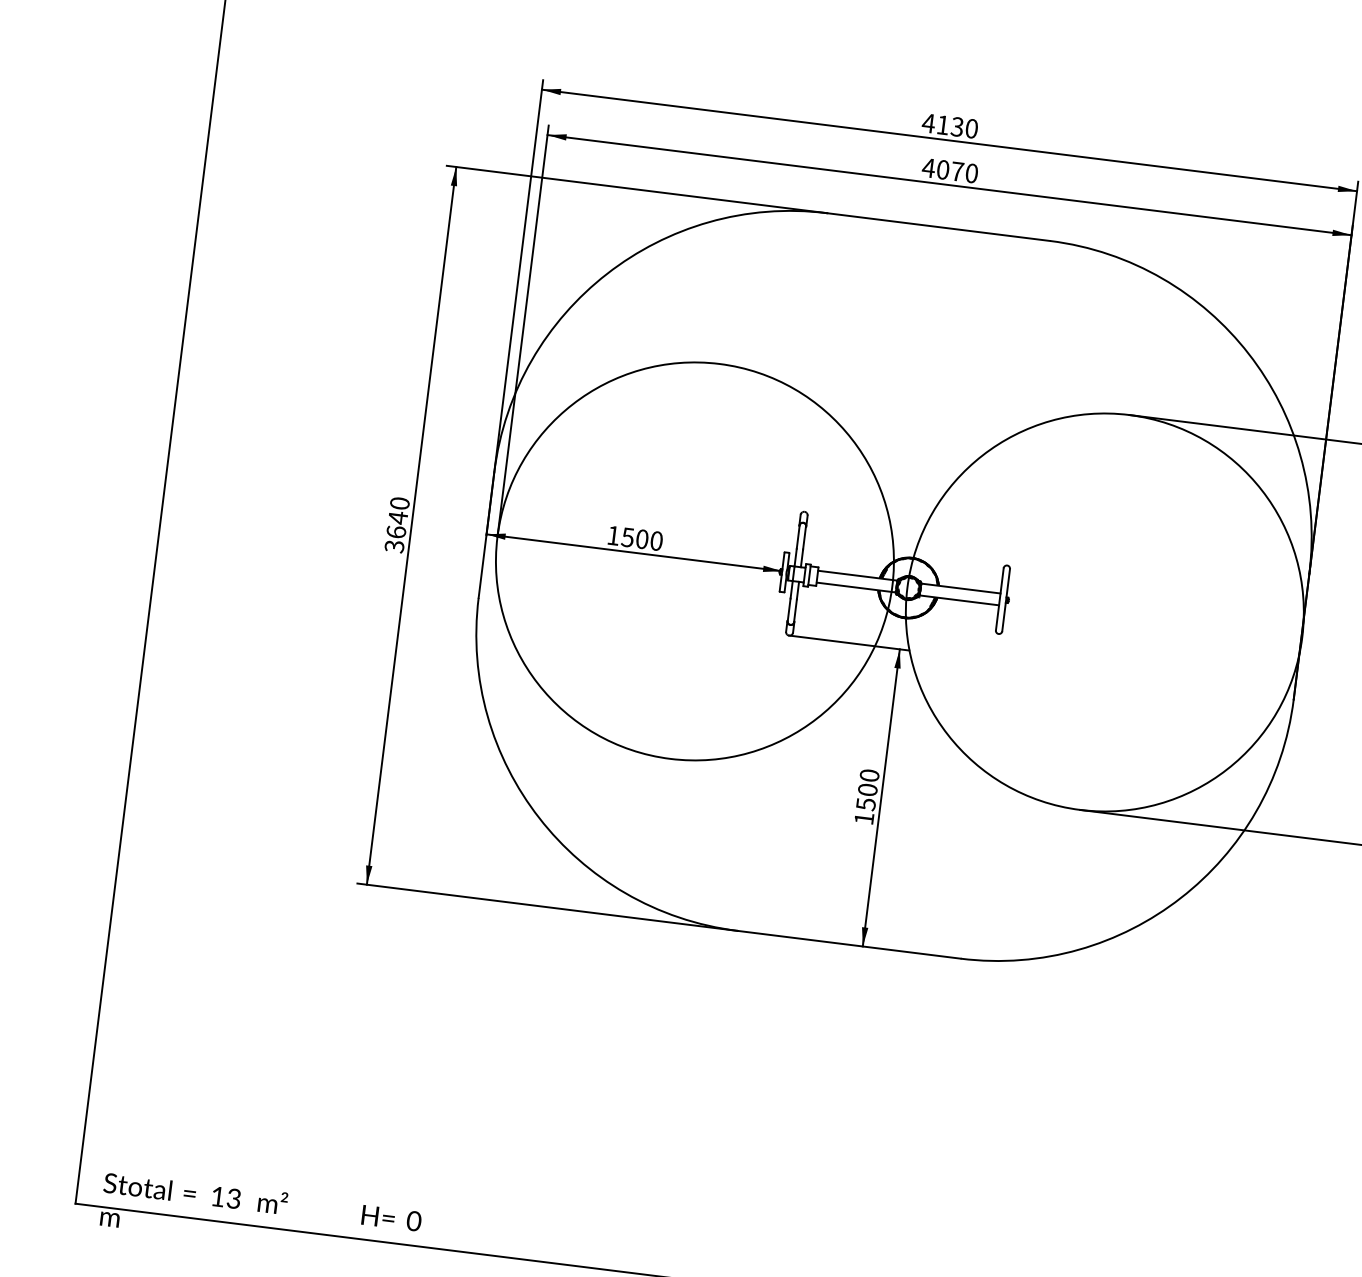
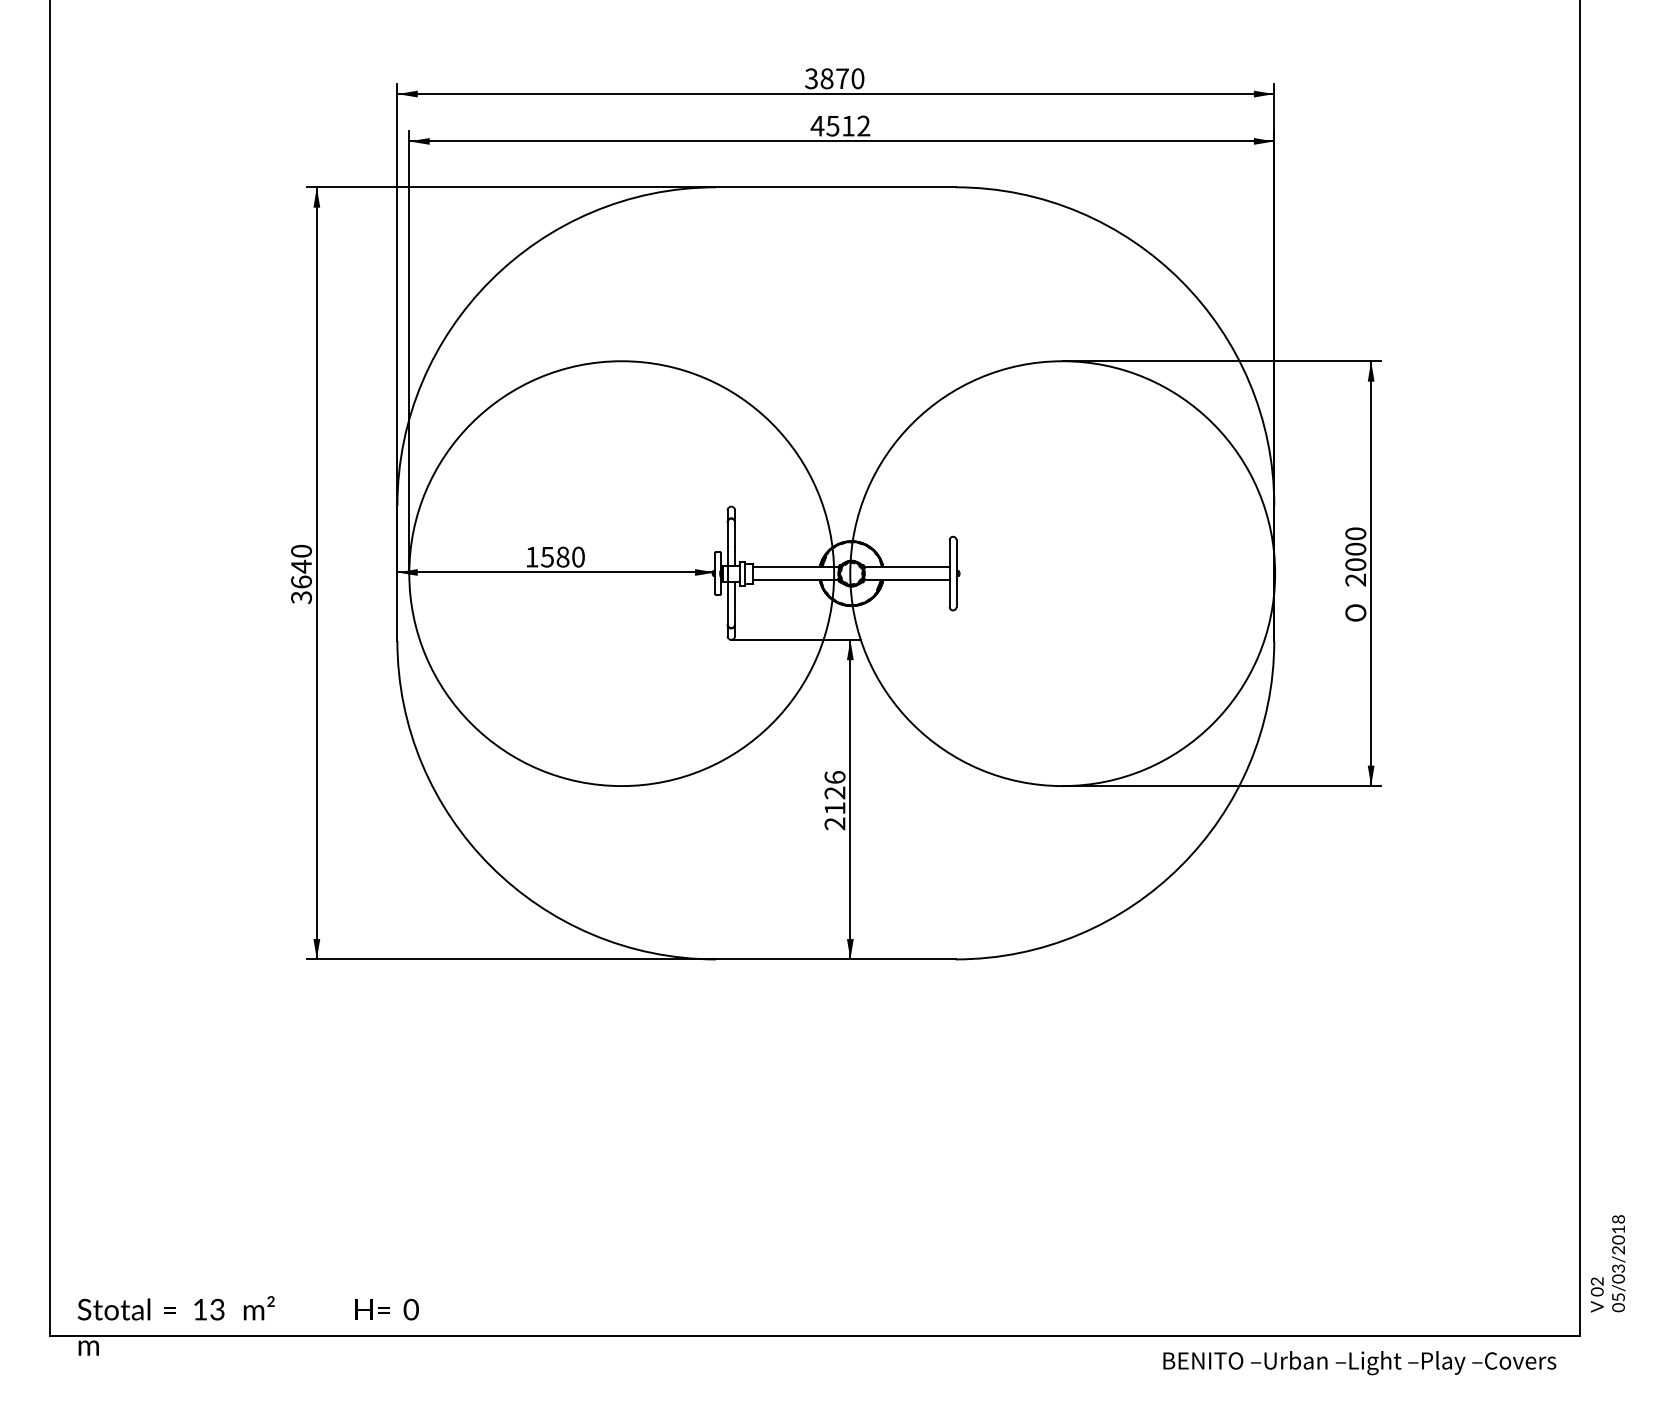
text: (942, 124) -> (826, 78), 4130 -> 3870
text: (957, 171) -> (848, 125), 4070 -> 4512
text: (641, 539) -> (562, 557), 1500 -> 1580
text: (866, 796) -> (834, 800), 1500 -> 2126

